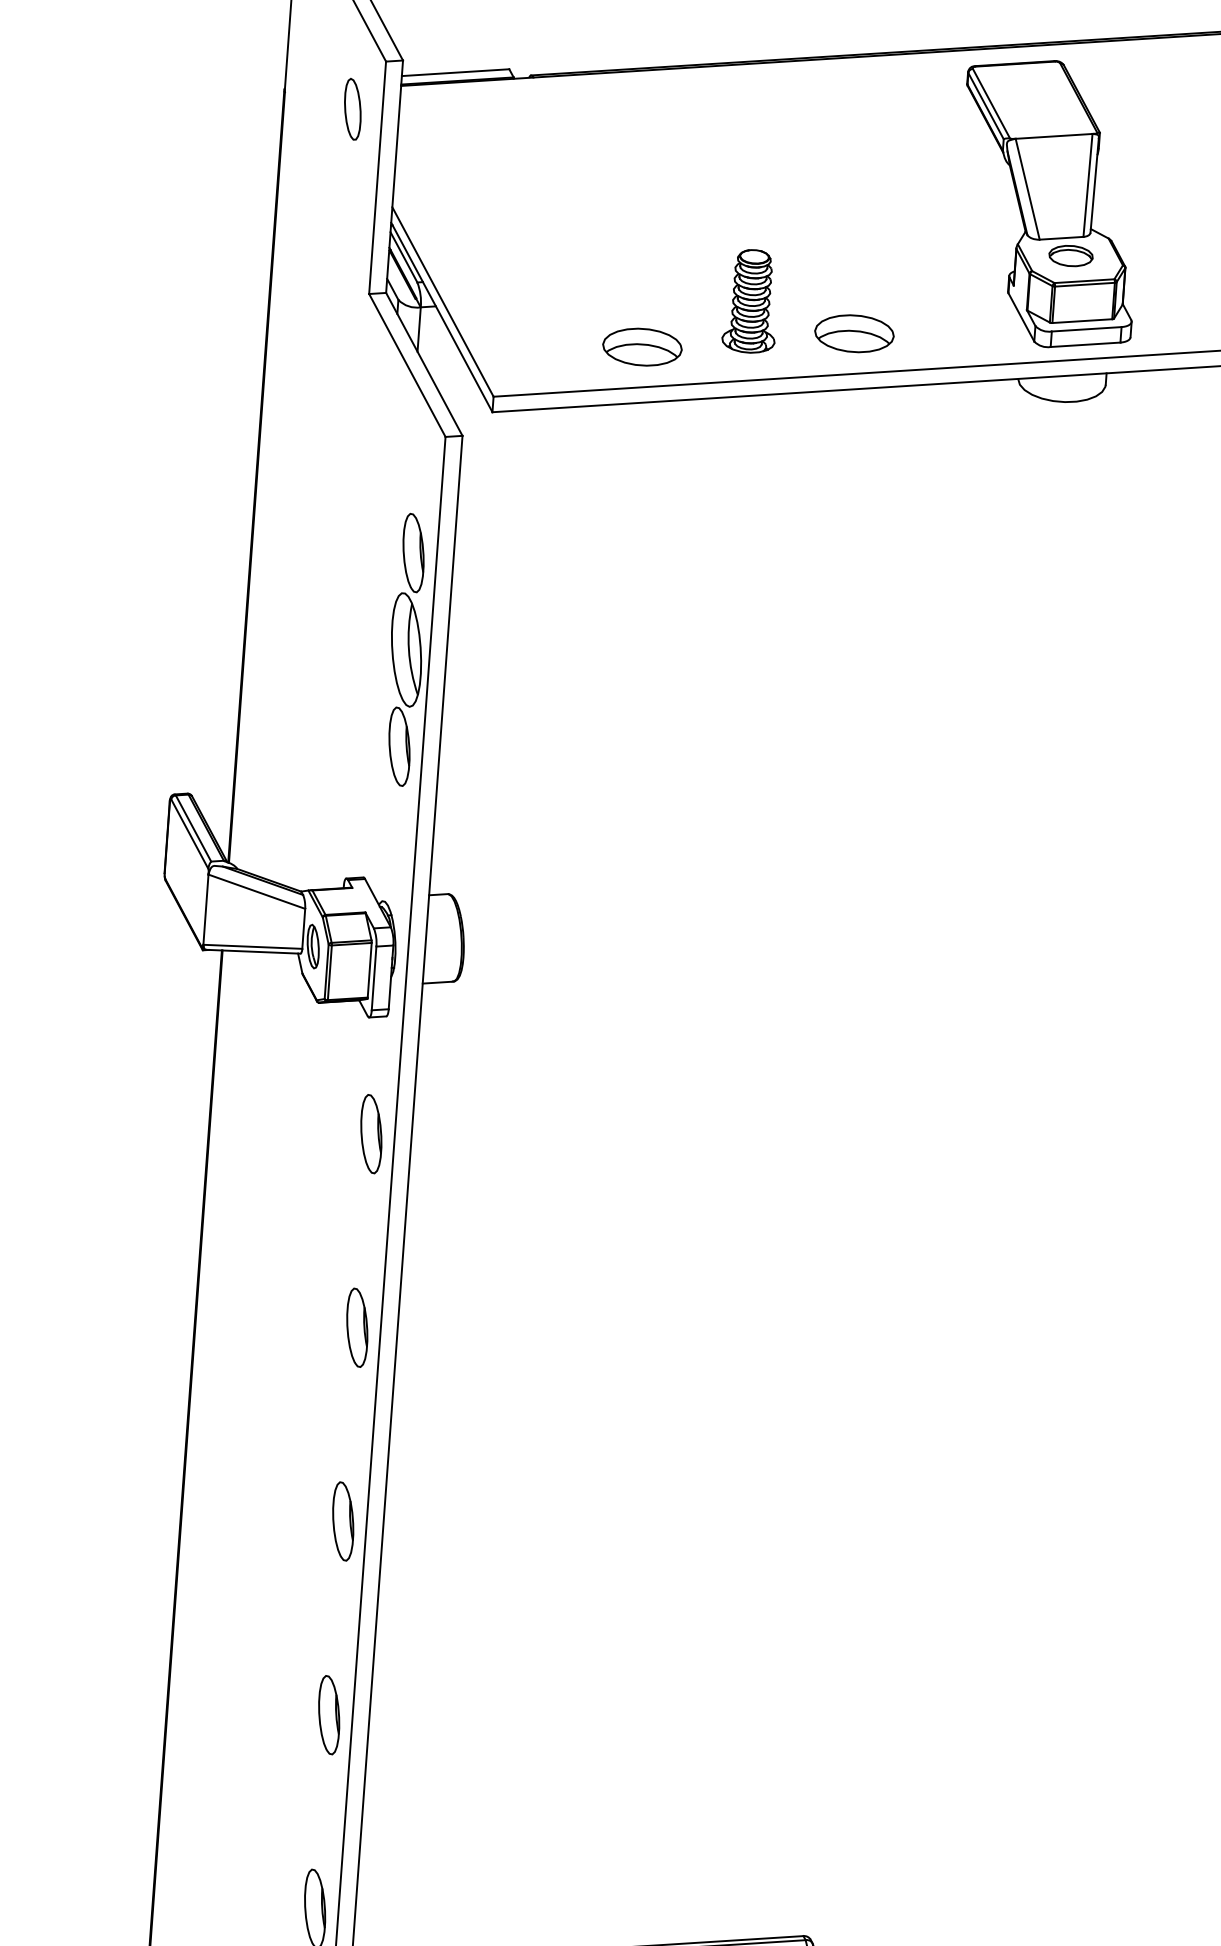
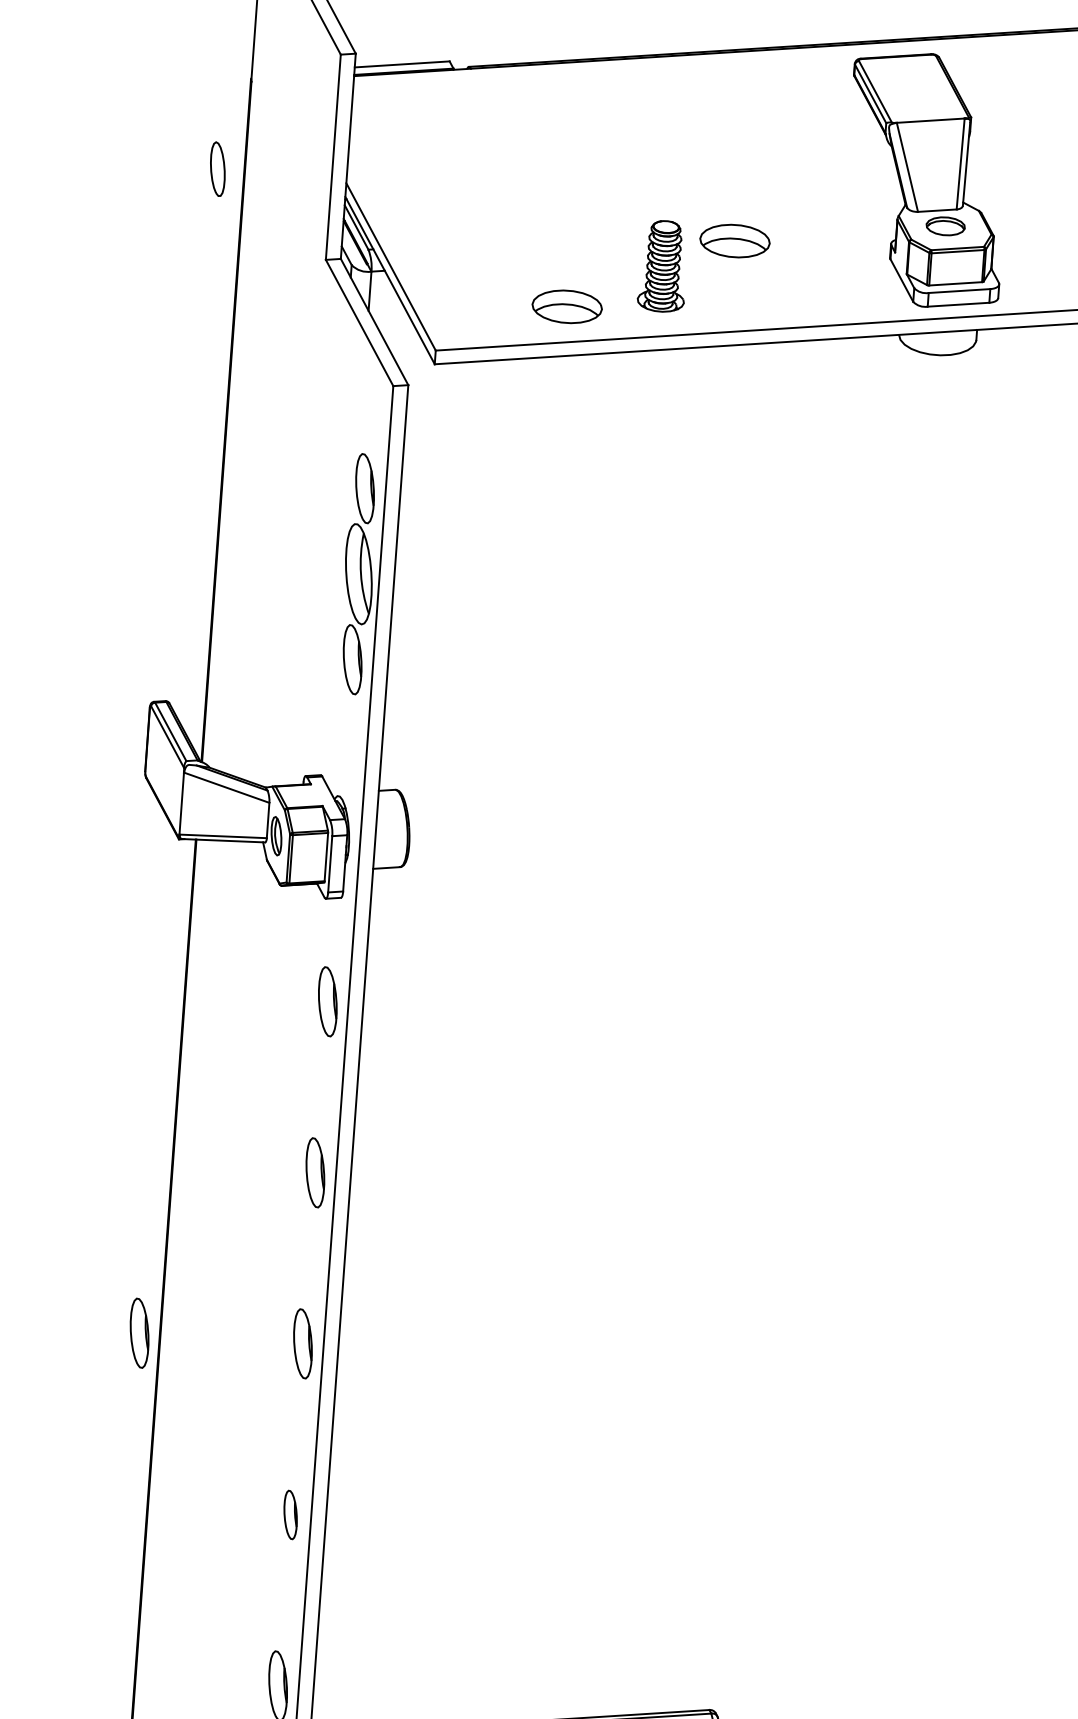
part: (352, 108) -> (217, 168), moved
part: (854, 333) -> (735, 240), moved
part: (158, 1509) -> (139, 1333), added
part: (329, 1715) -> (290, 1515), size x0.7

